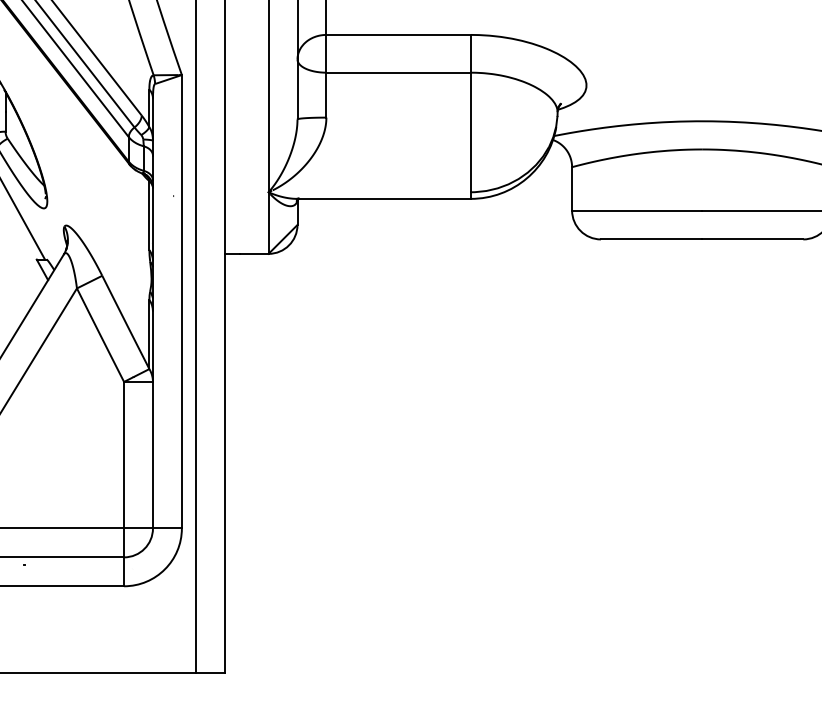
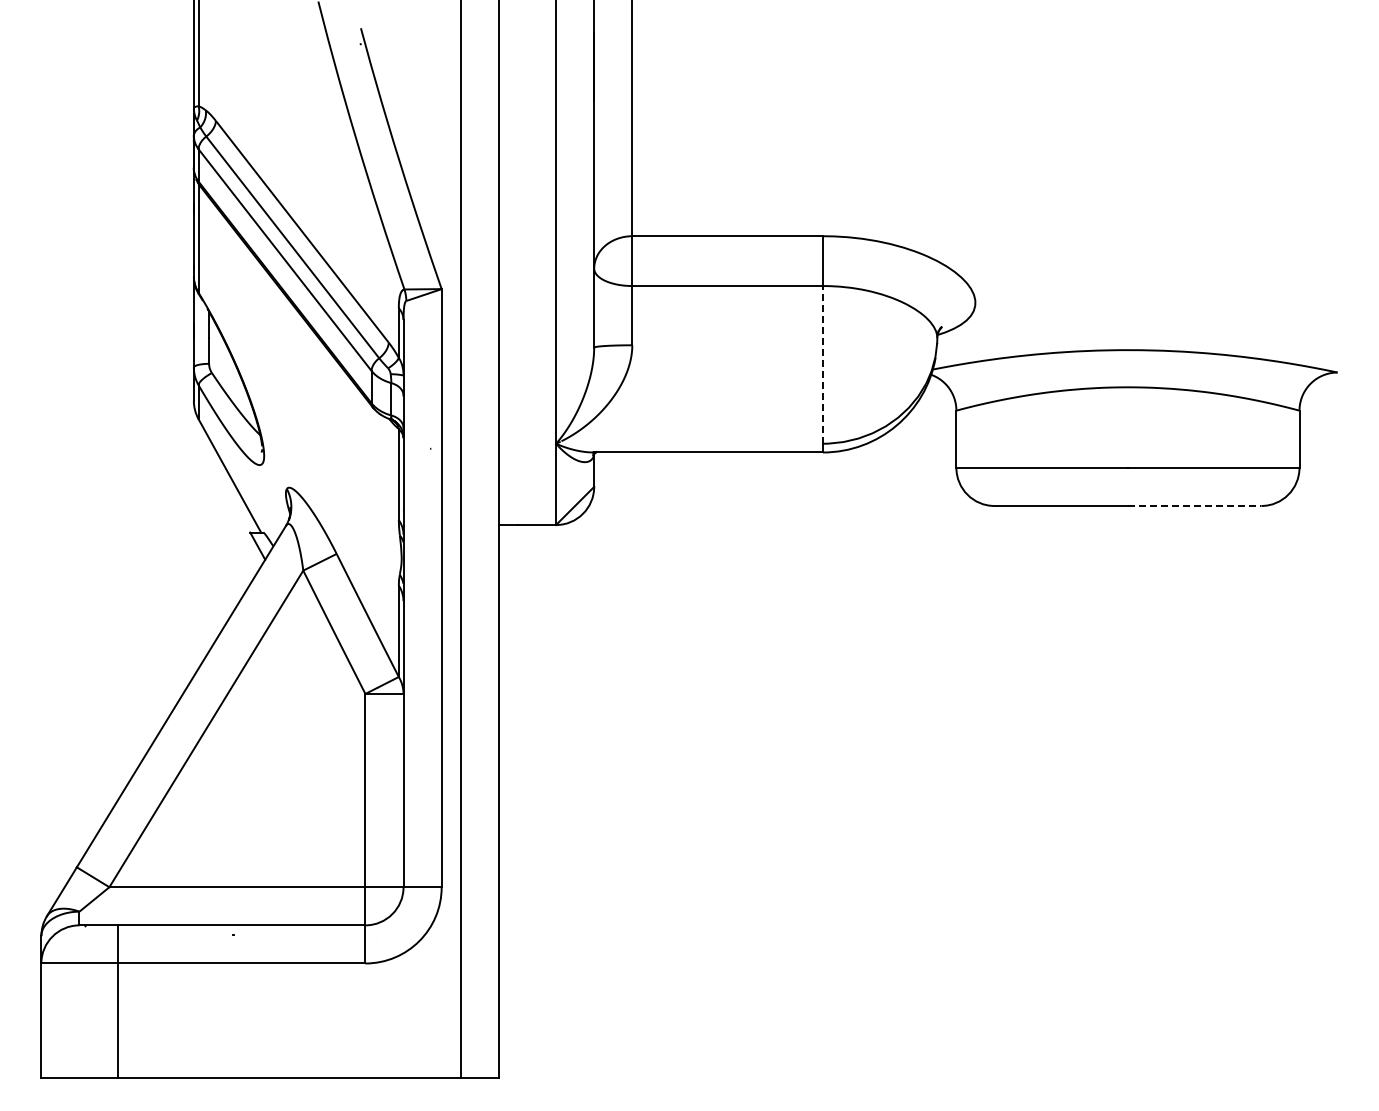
line: (470, 132) -> (822, 364), solid -> dashed
line: (752, 239) -> (1194, 505), solid -> dashed

